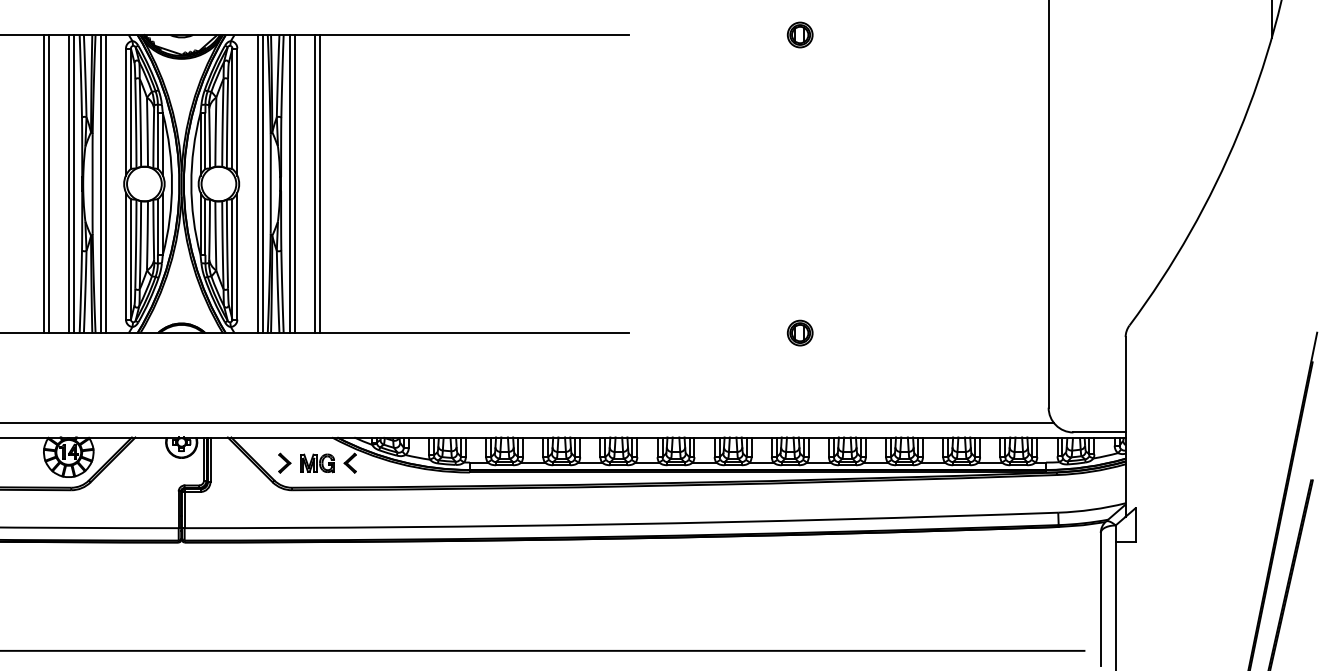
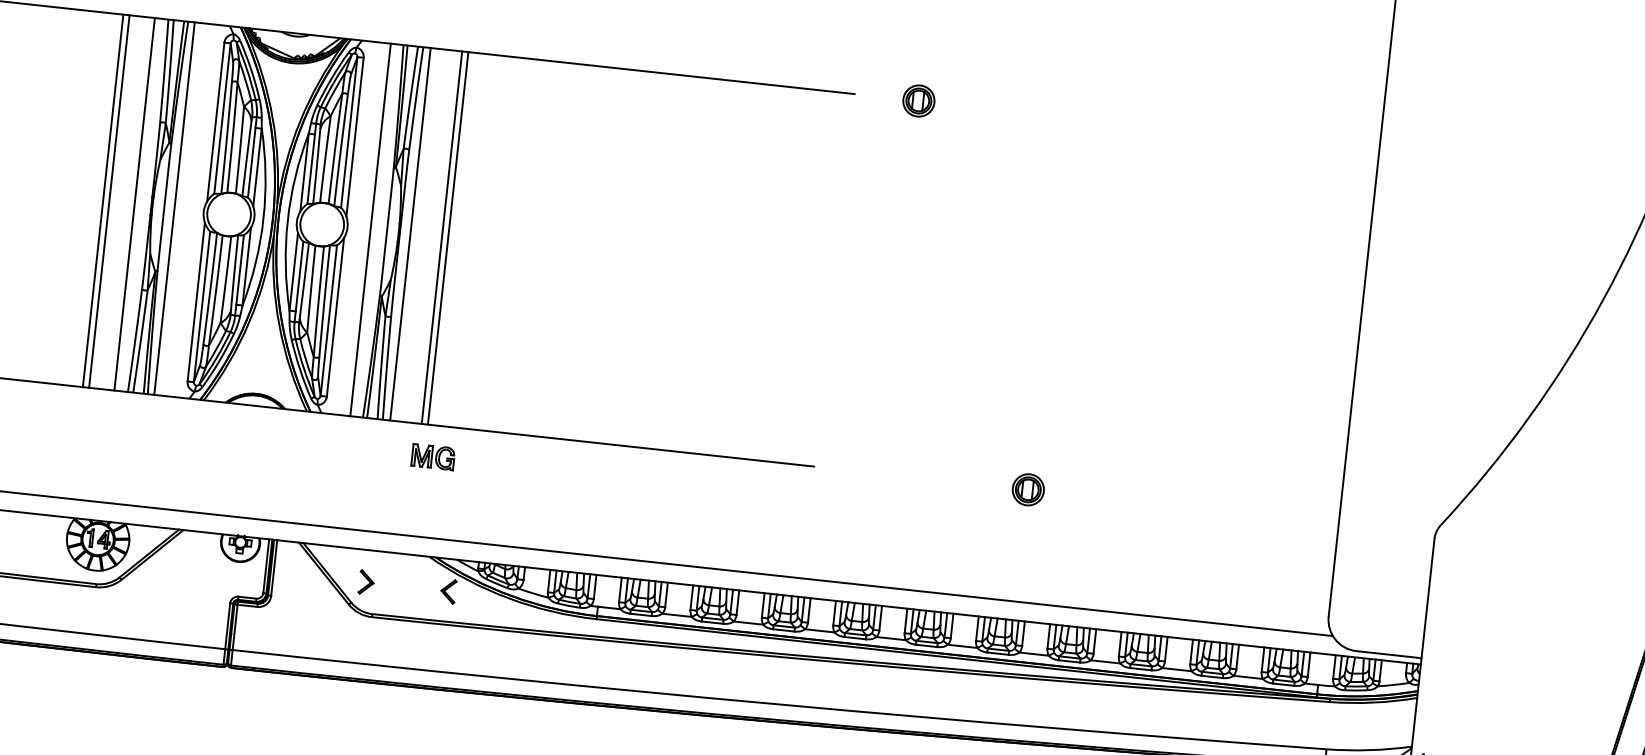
part: (799, 34) -> (918, 100), moved
line: (73, 184) -> (140, 205), removed
line: (105, 184) -> (180, 209), removed
line: (262, 184) -> (376, 231), removed
line: (294, 184) -> (416, 235), removed
part: (317, 463) -> (432, 457), moved

